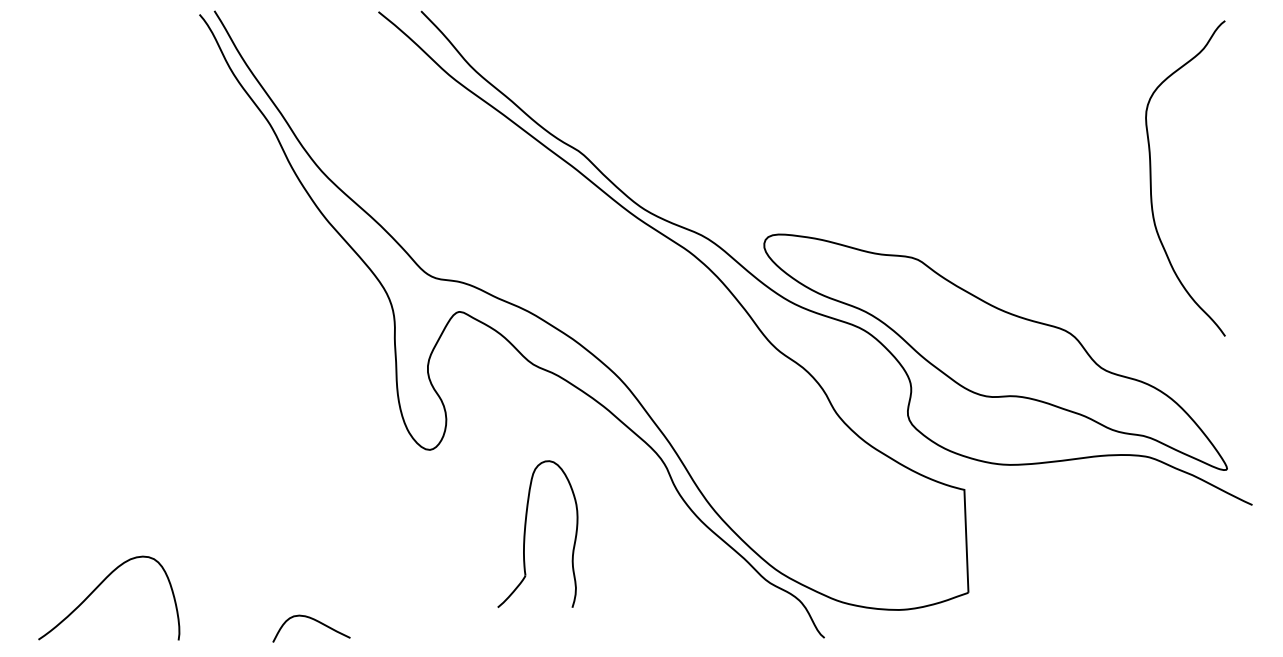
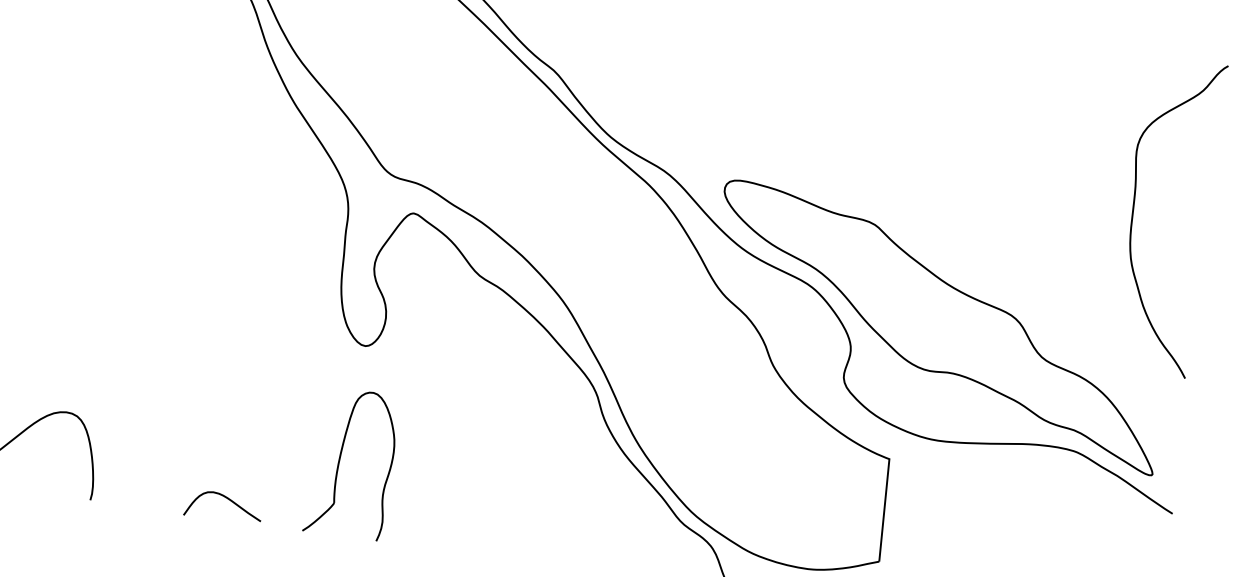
curve: (1151, 178) -> (1133, 212), moved
part: (525, 533) -> (339, 461), moved

